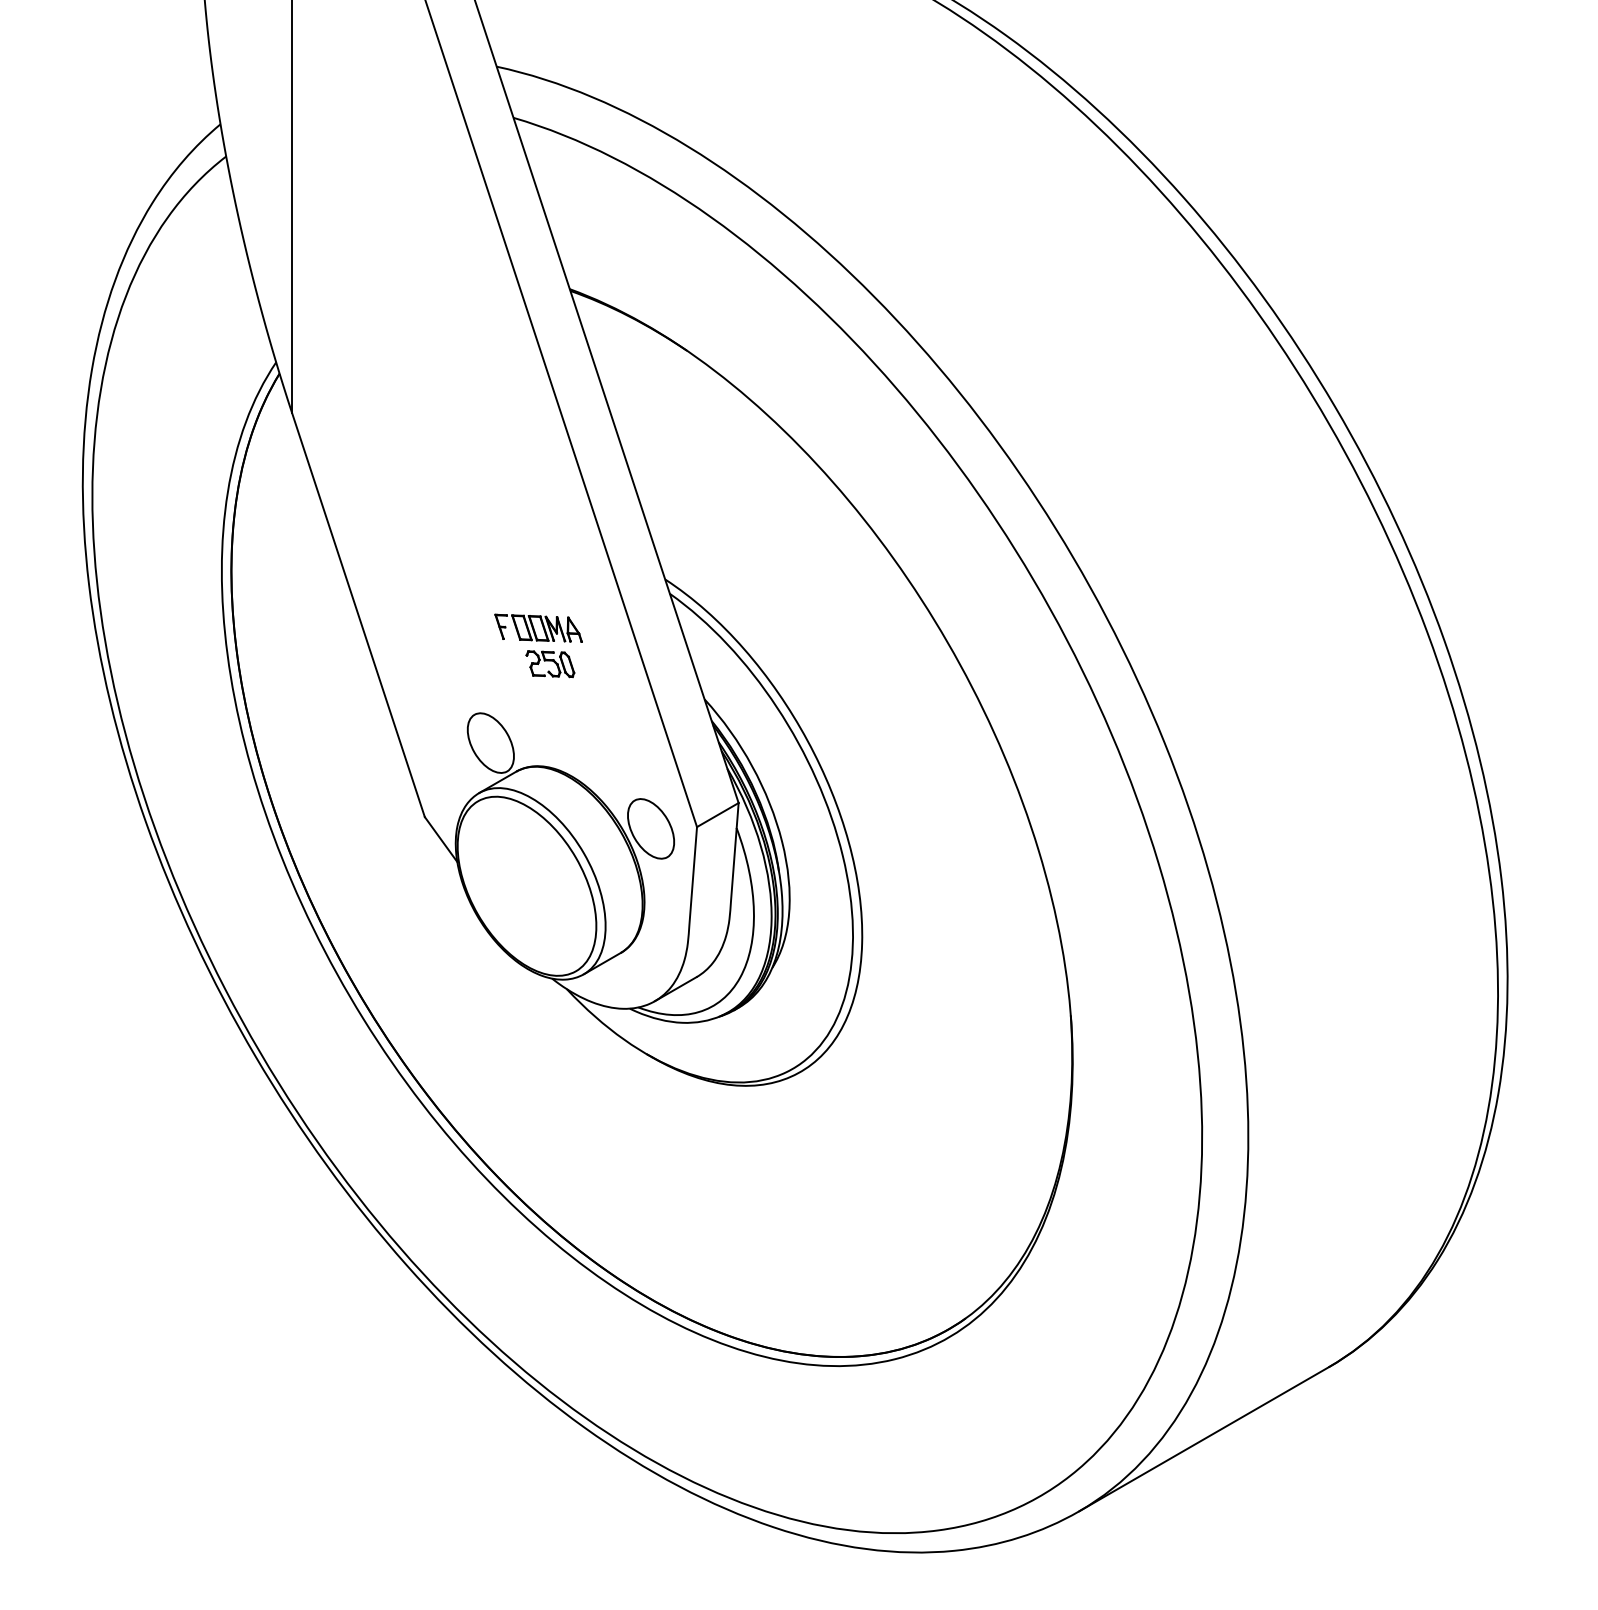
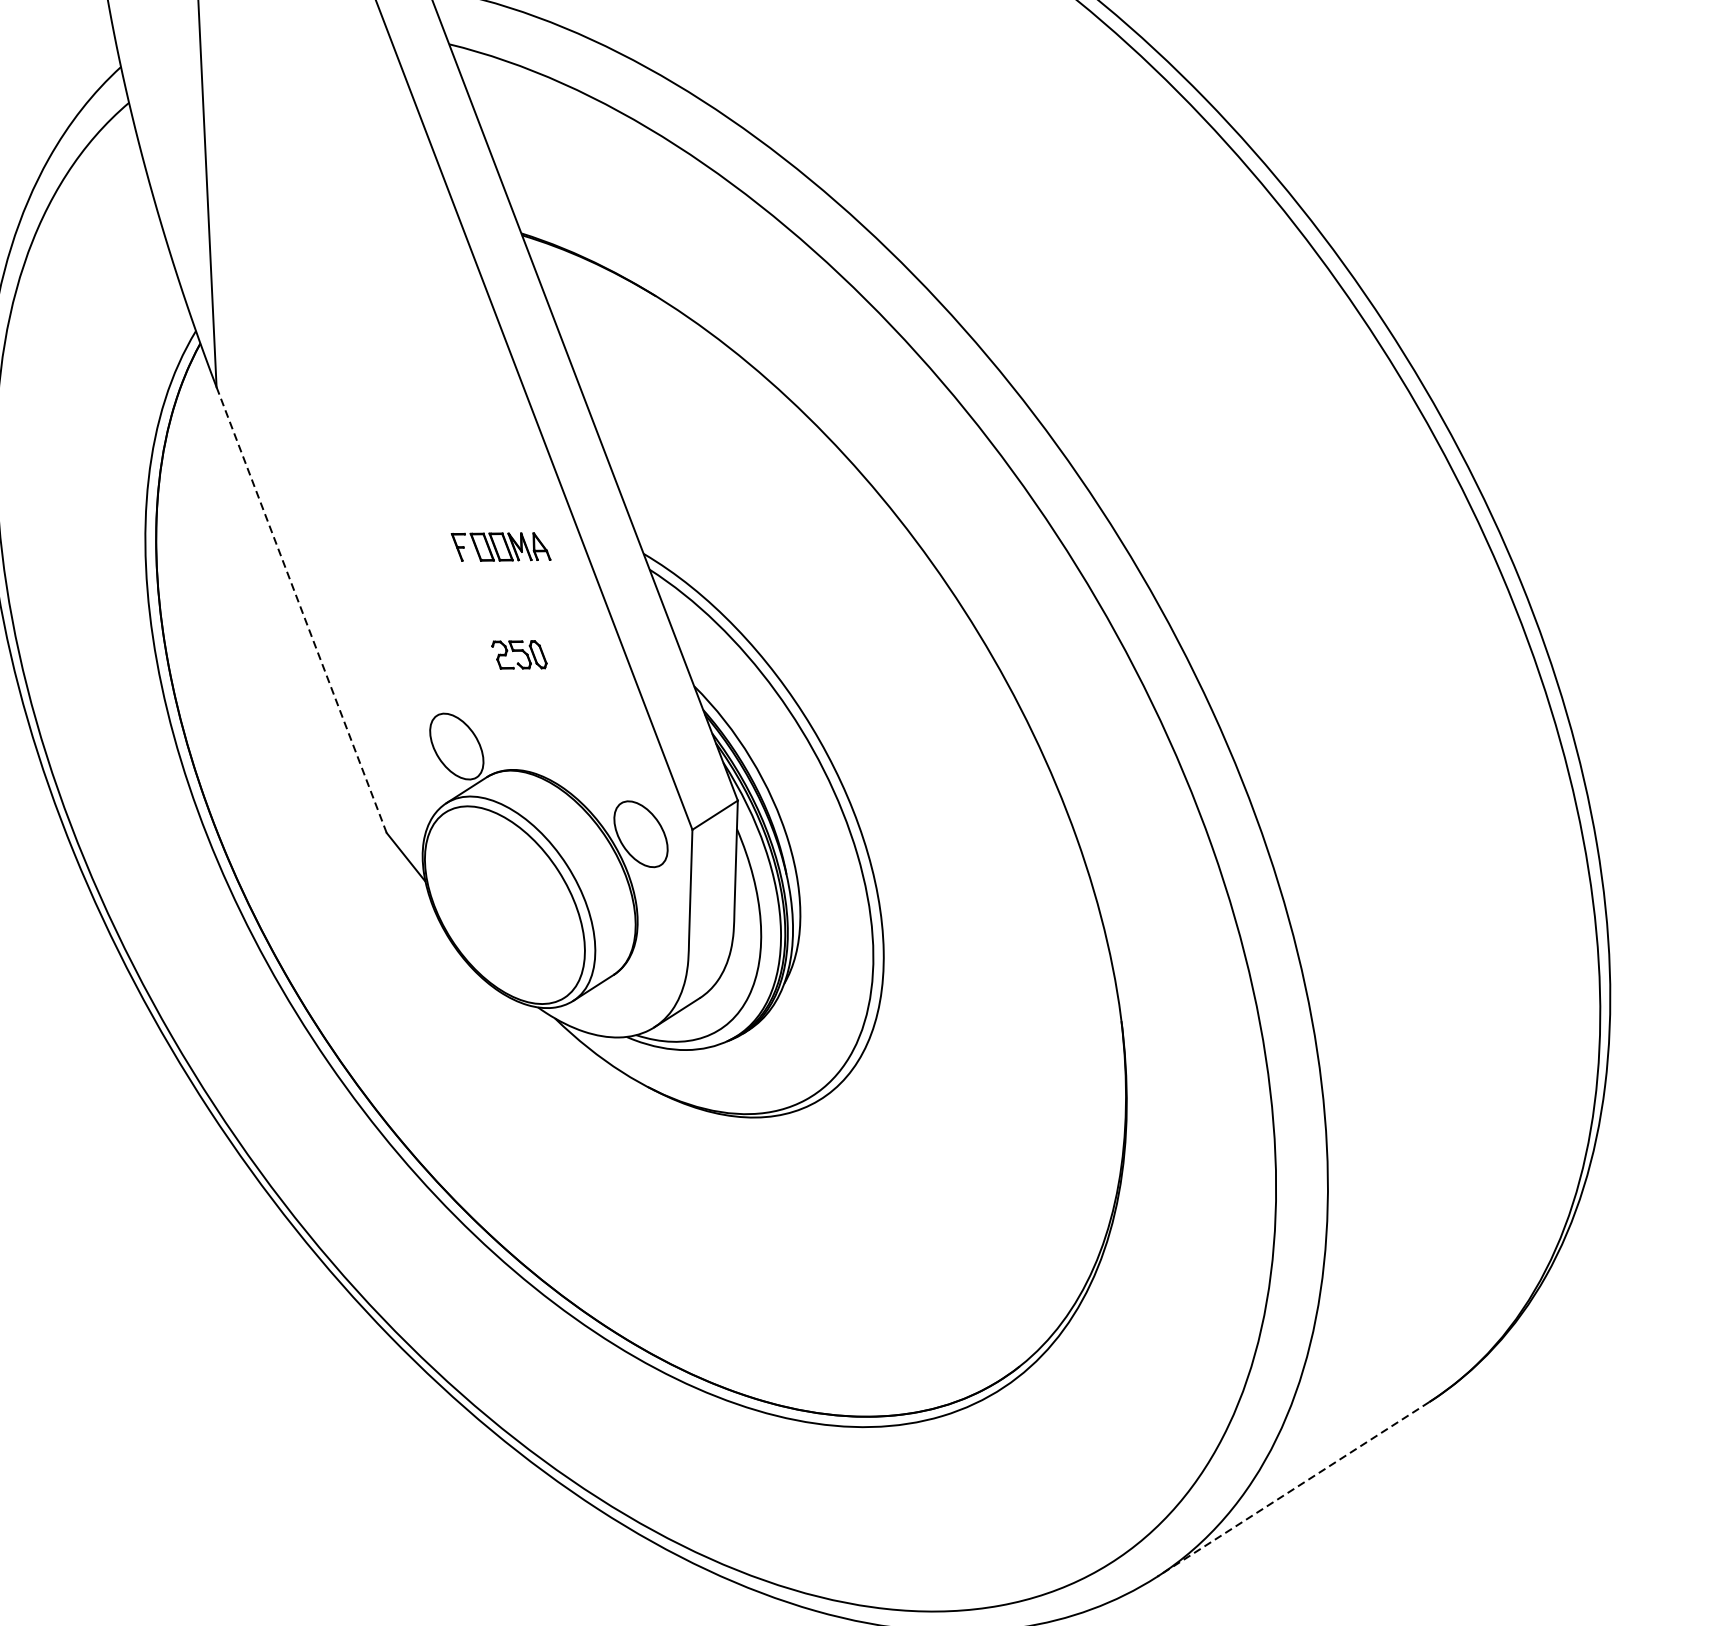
line: (358, 615) -> (301, 610), solid -> dashed
part: (538, 627) -> (500, 546), moved
line: (1203, 1439) -> (1292, 1489), solid -> dashed

